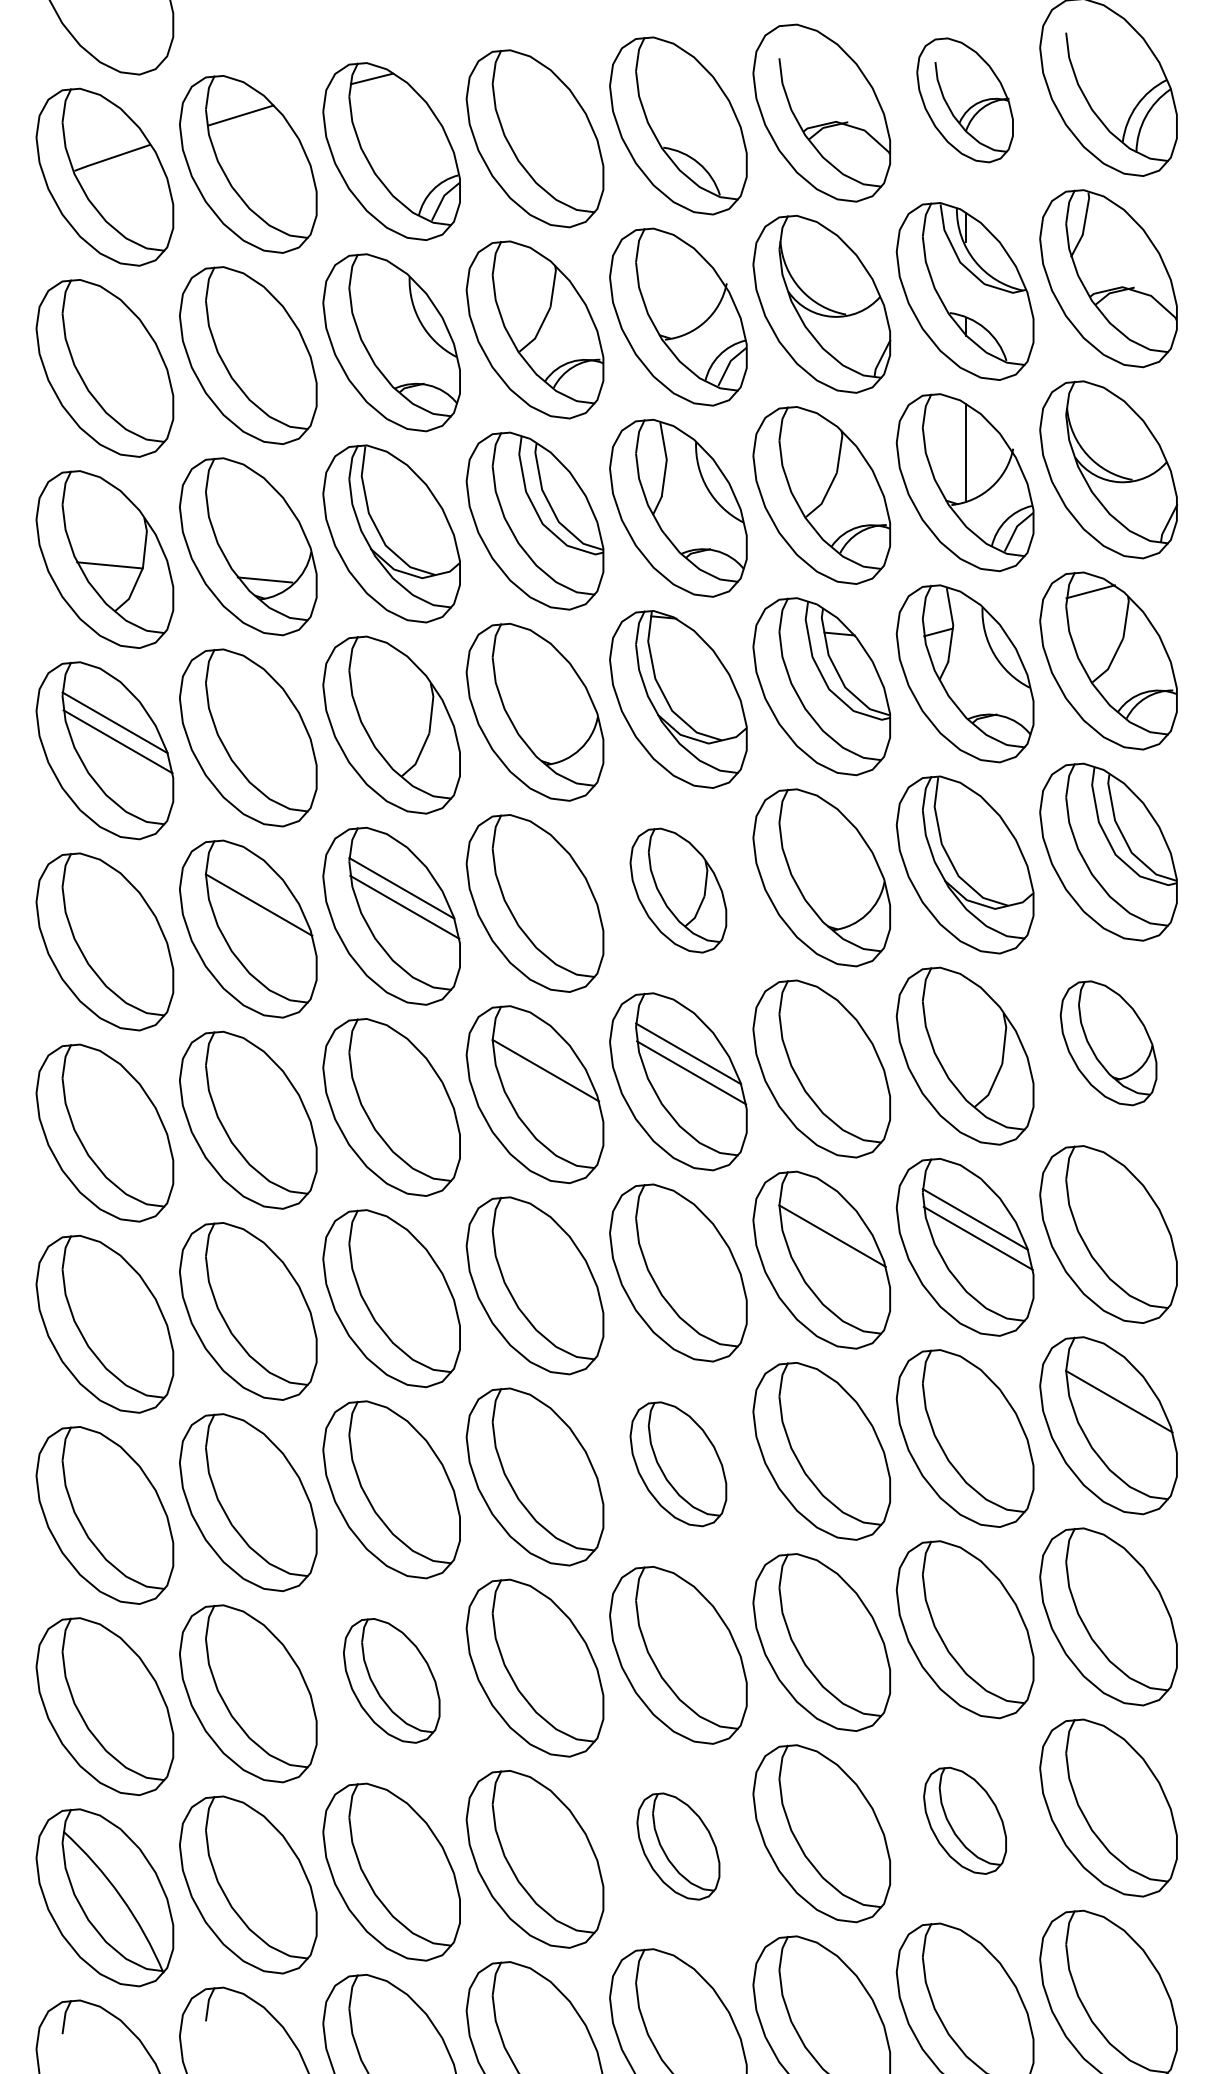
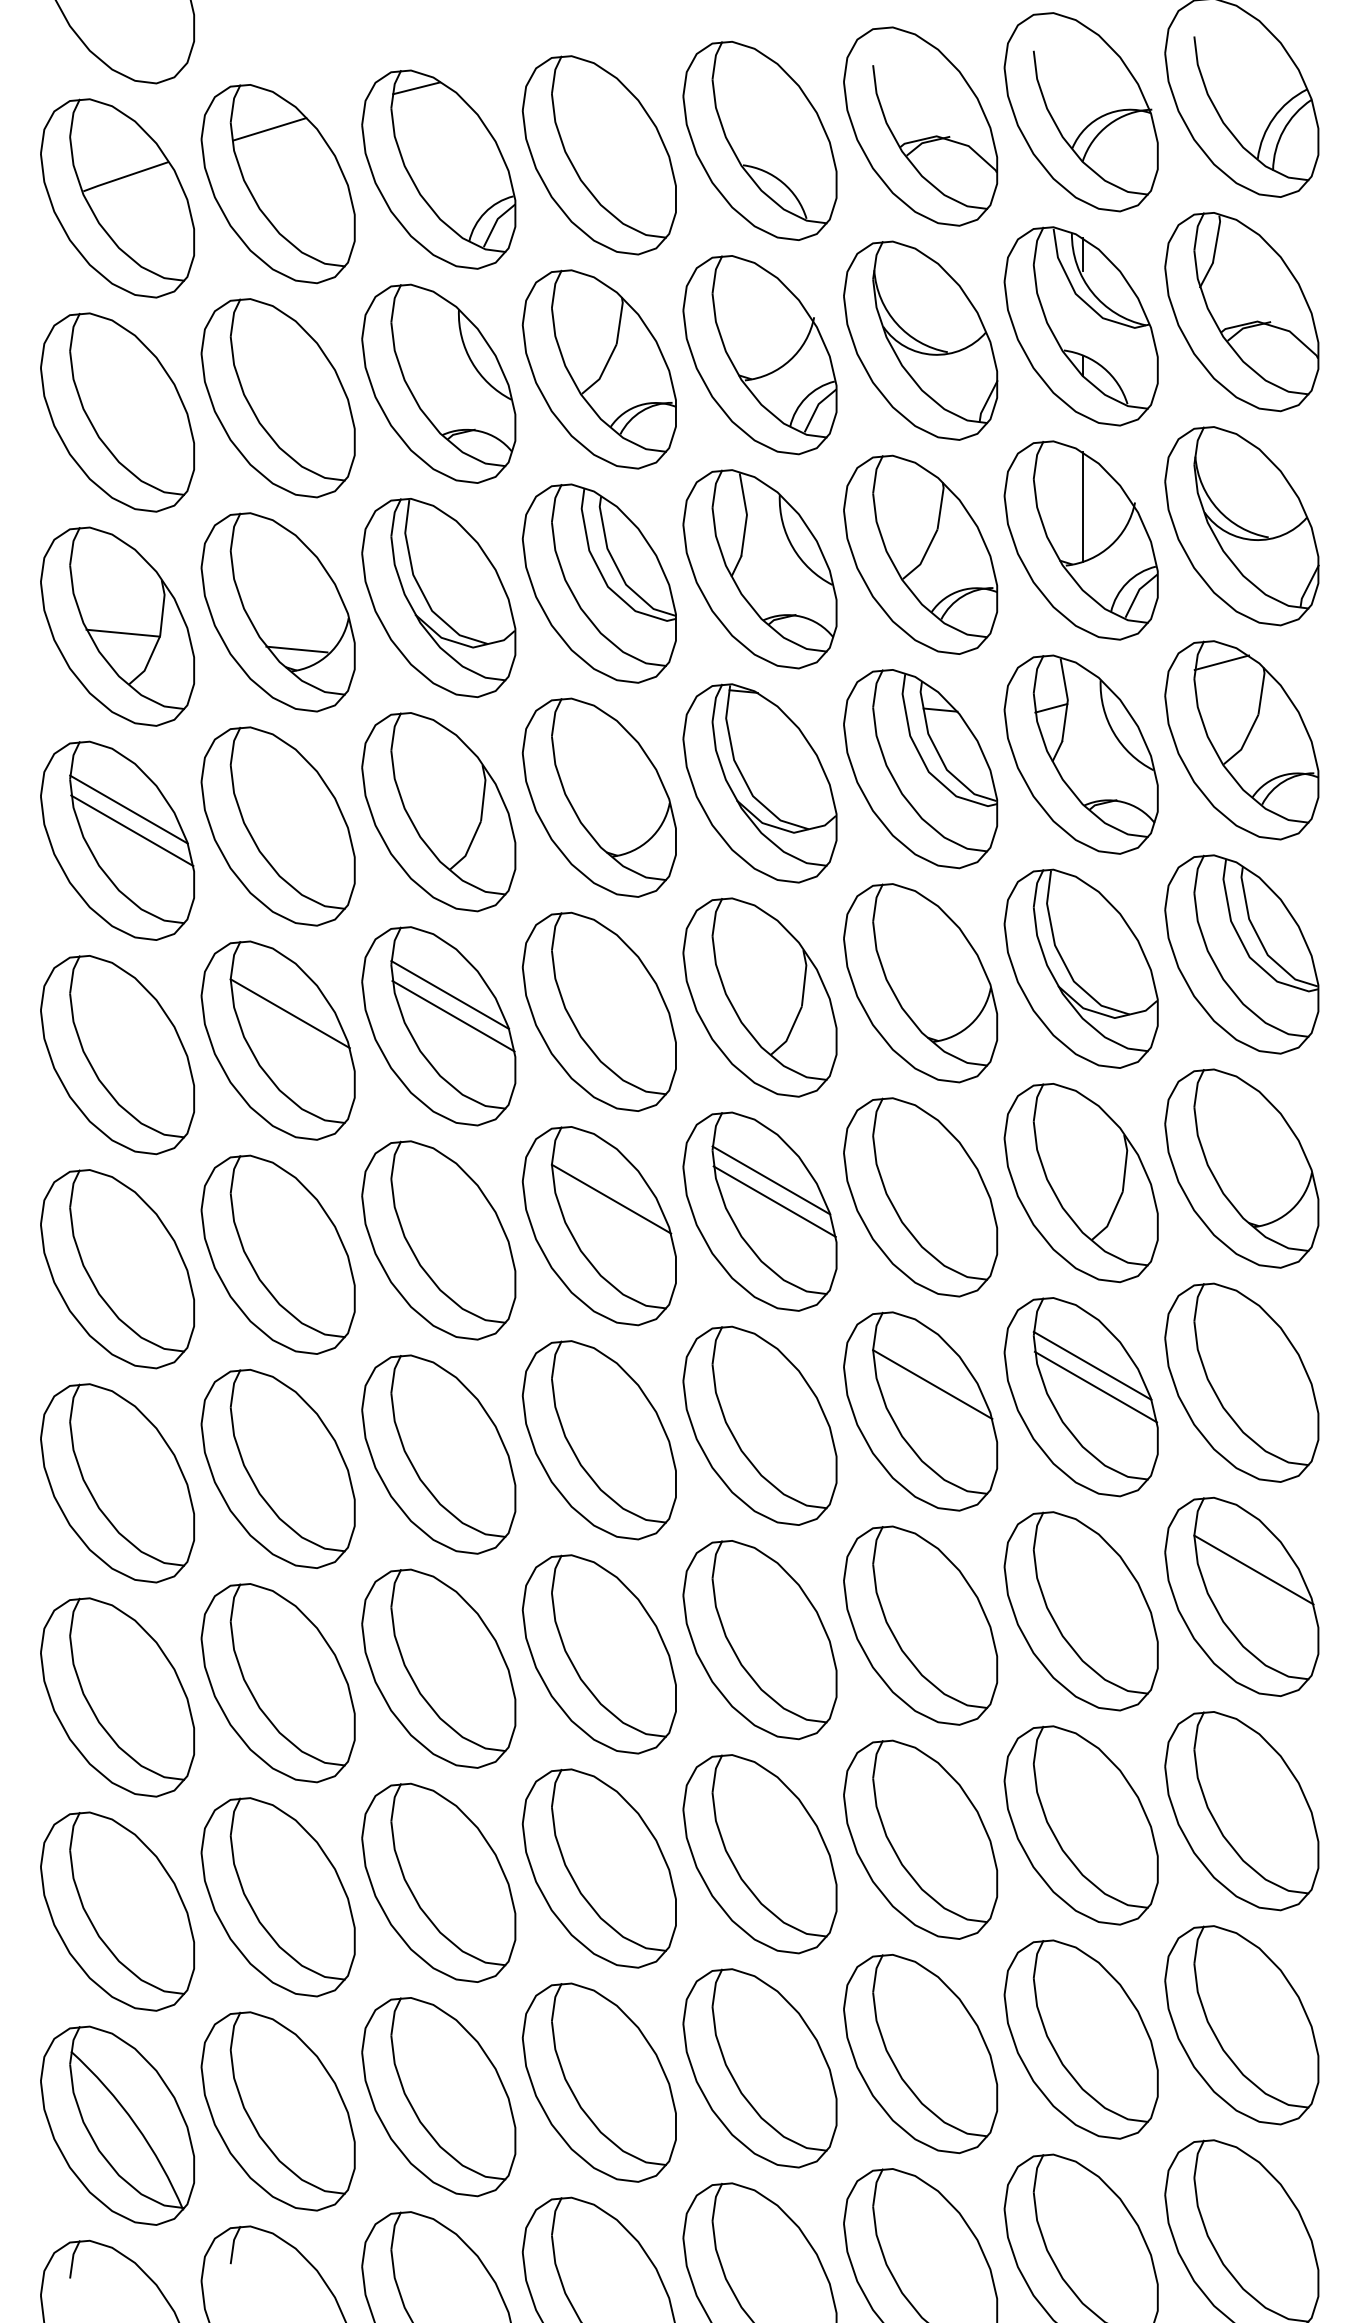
part: (964, 100) -> (1080, 112), size x1.43
part: (677, 890) -> (759, 997), size x1.43
part: (1108, 1043) -> (1241, 1168), size x1.43
part: (677, 1464) -> (759, 1640), size x1.43
part: (391, 1680) -> (438, 1882), size x1.43
part: (964, 1820) -> (1080, 2039), size x1.67
part: (677, 1846) -> (759, 2068), size x1.67

